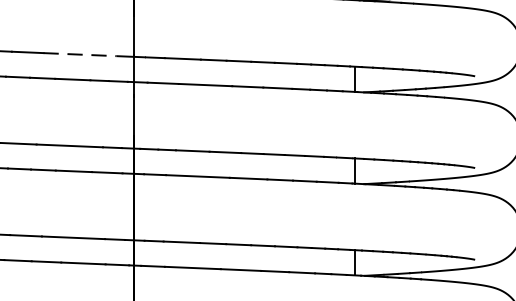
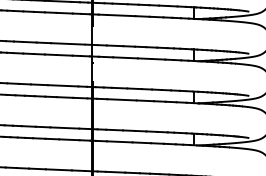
line: (79, 53) -> (67, 43), dashed -> solid

